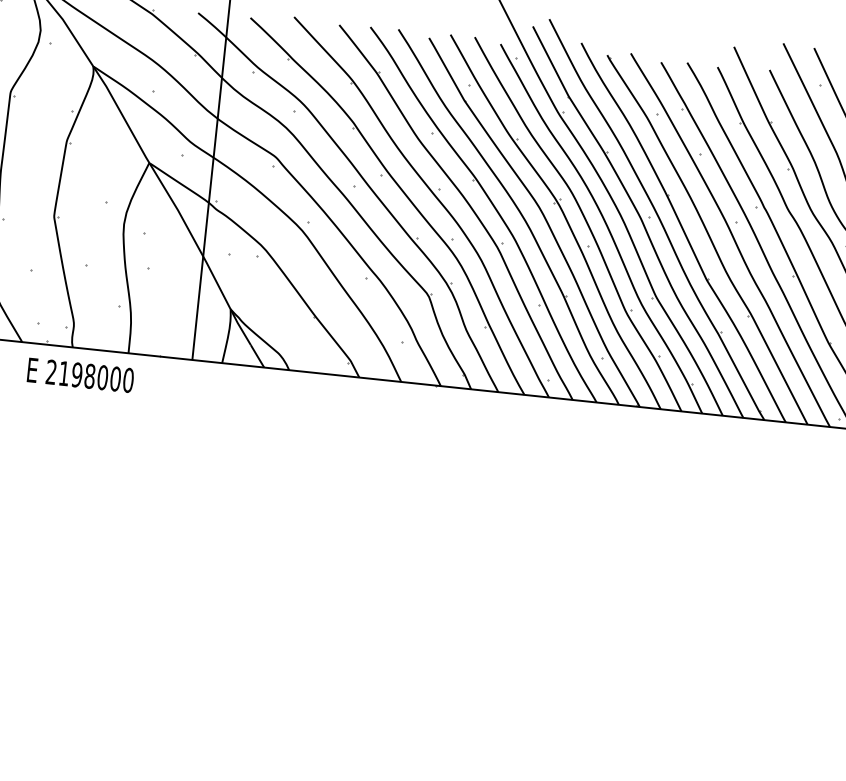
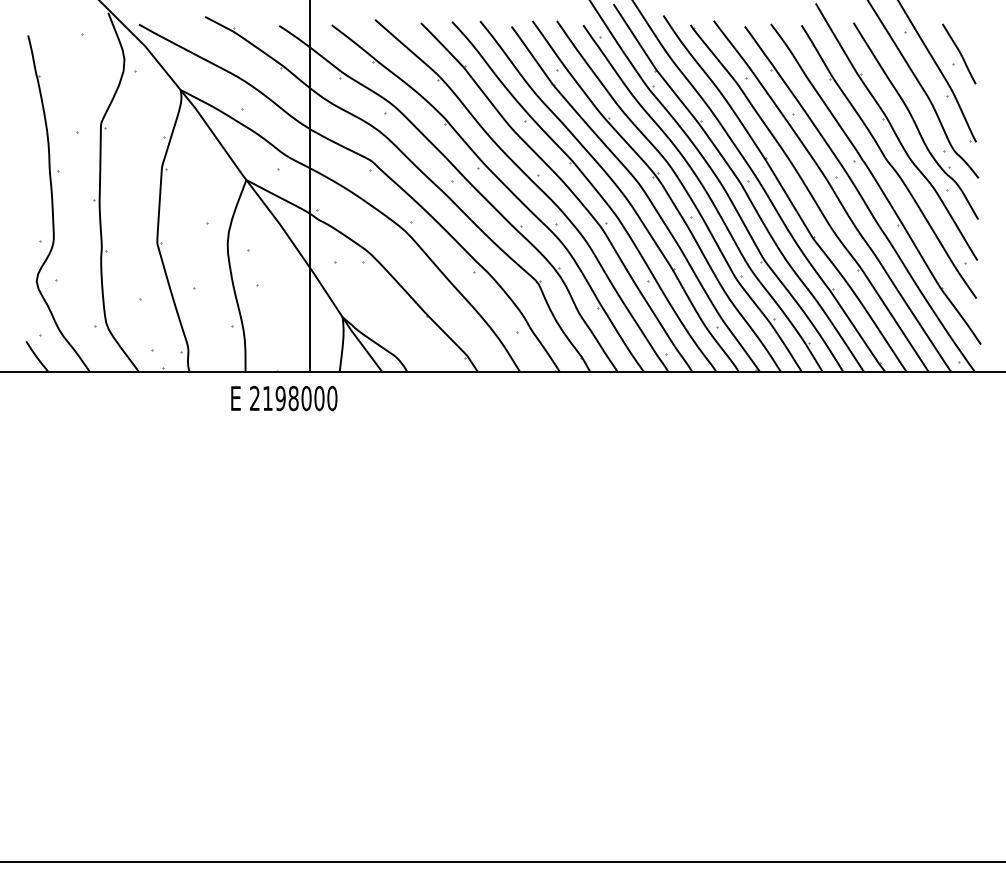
text: (80, 375) -> (284, 398), moved

